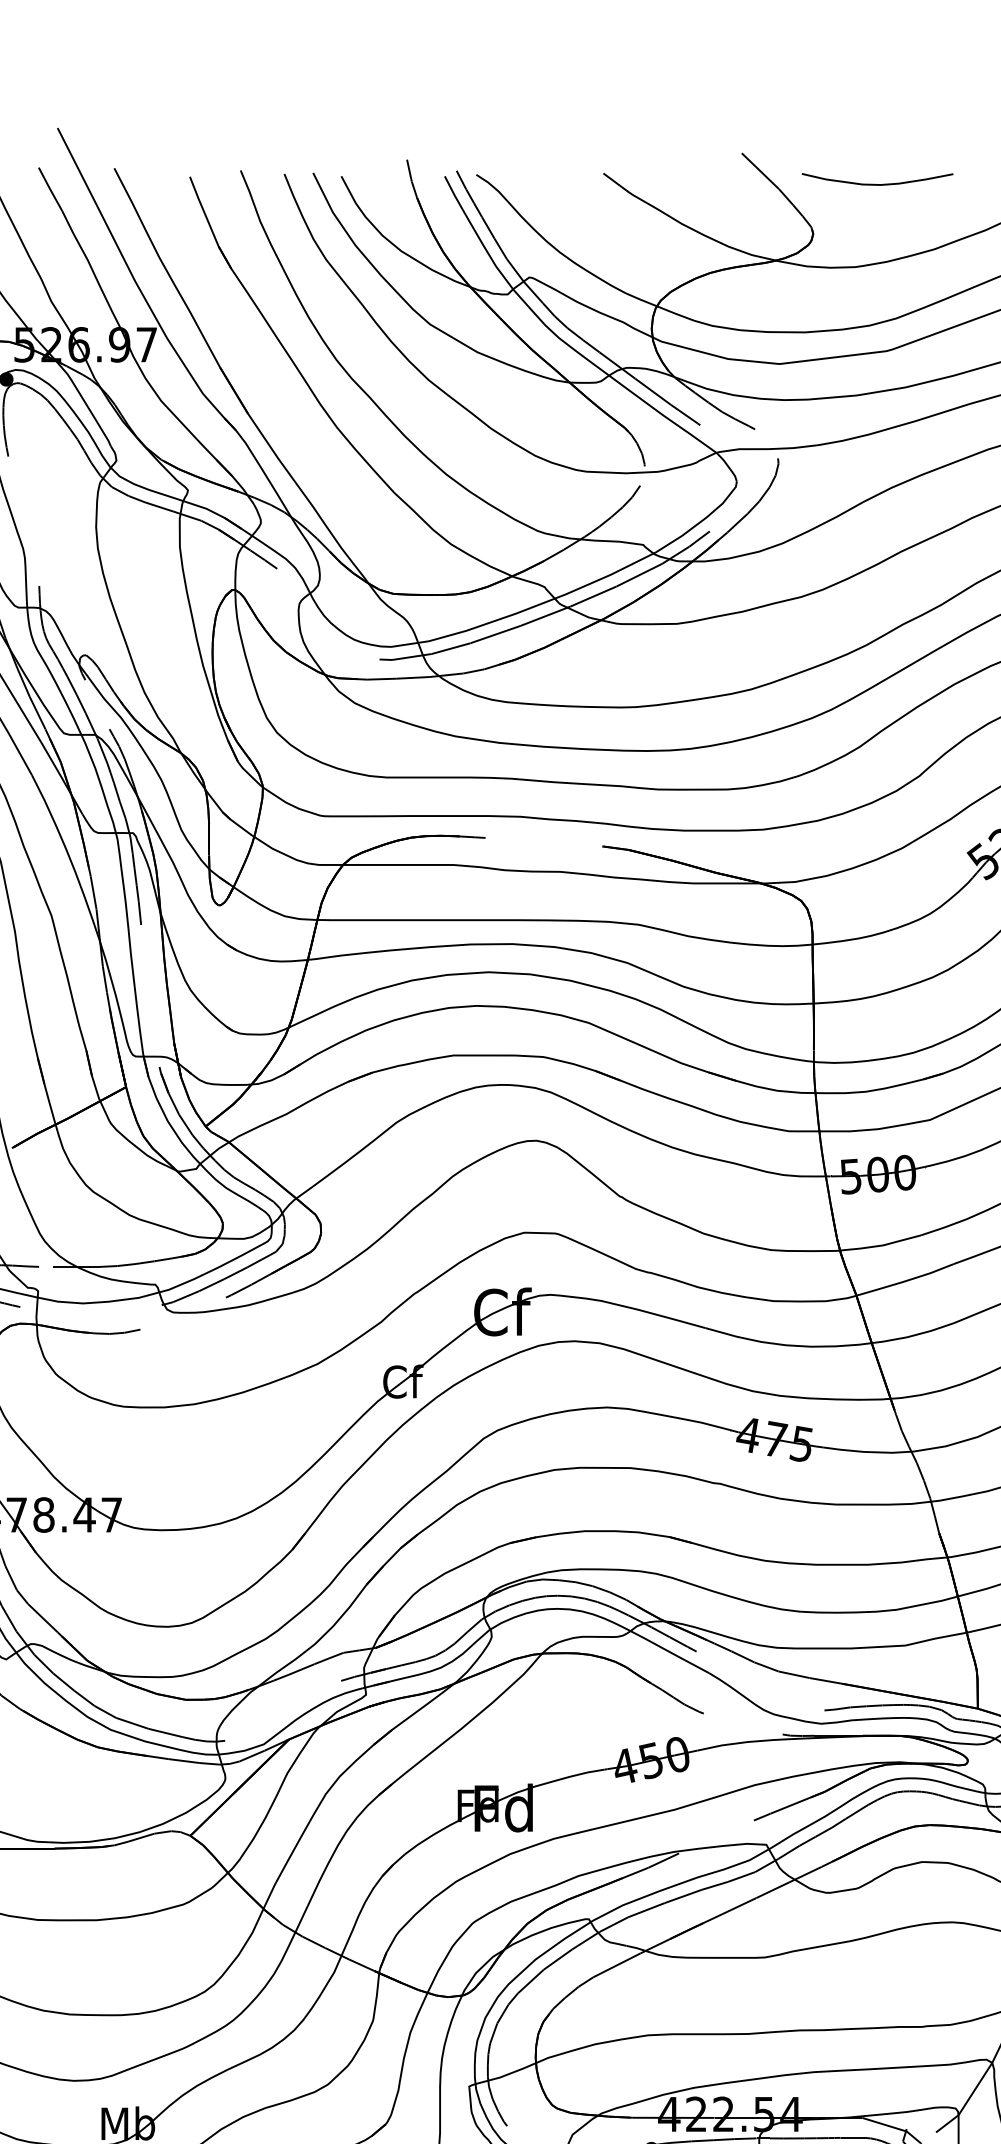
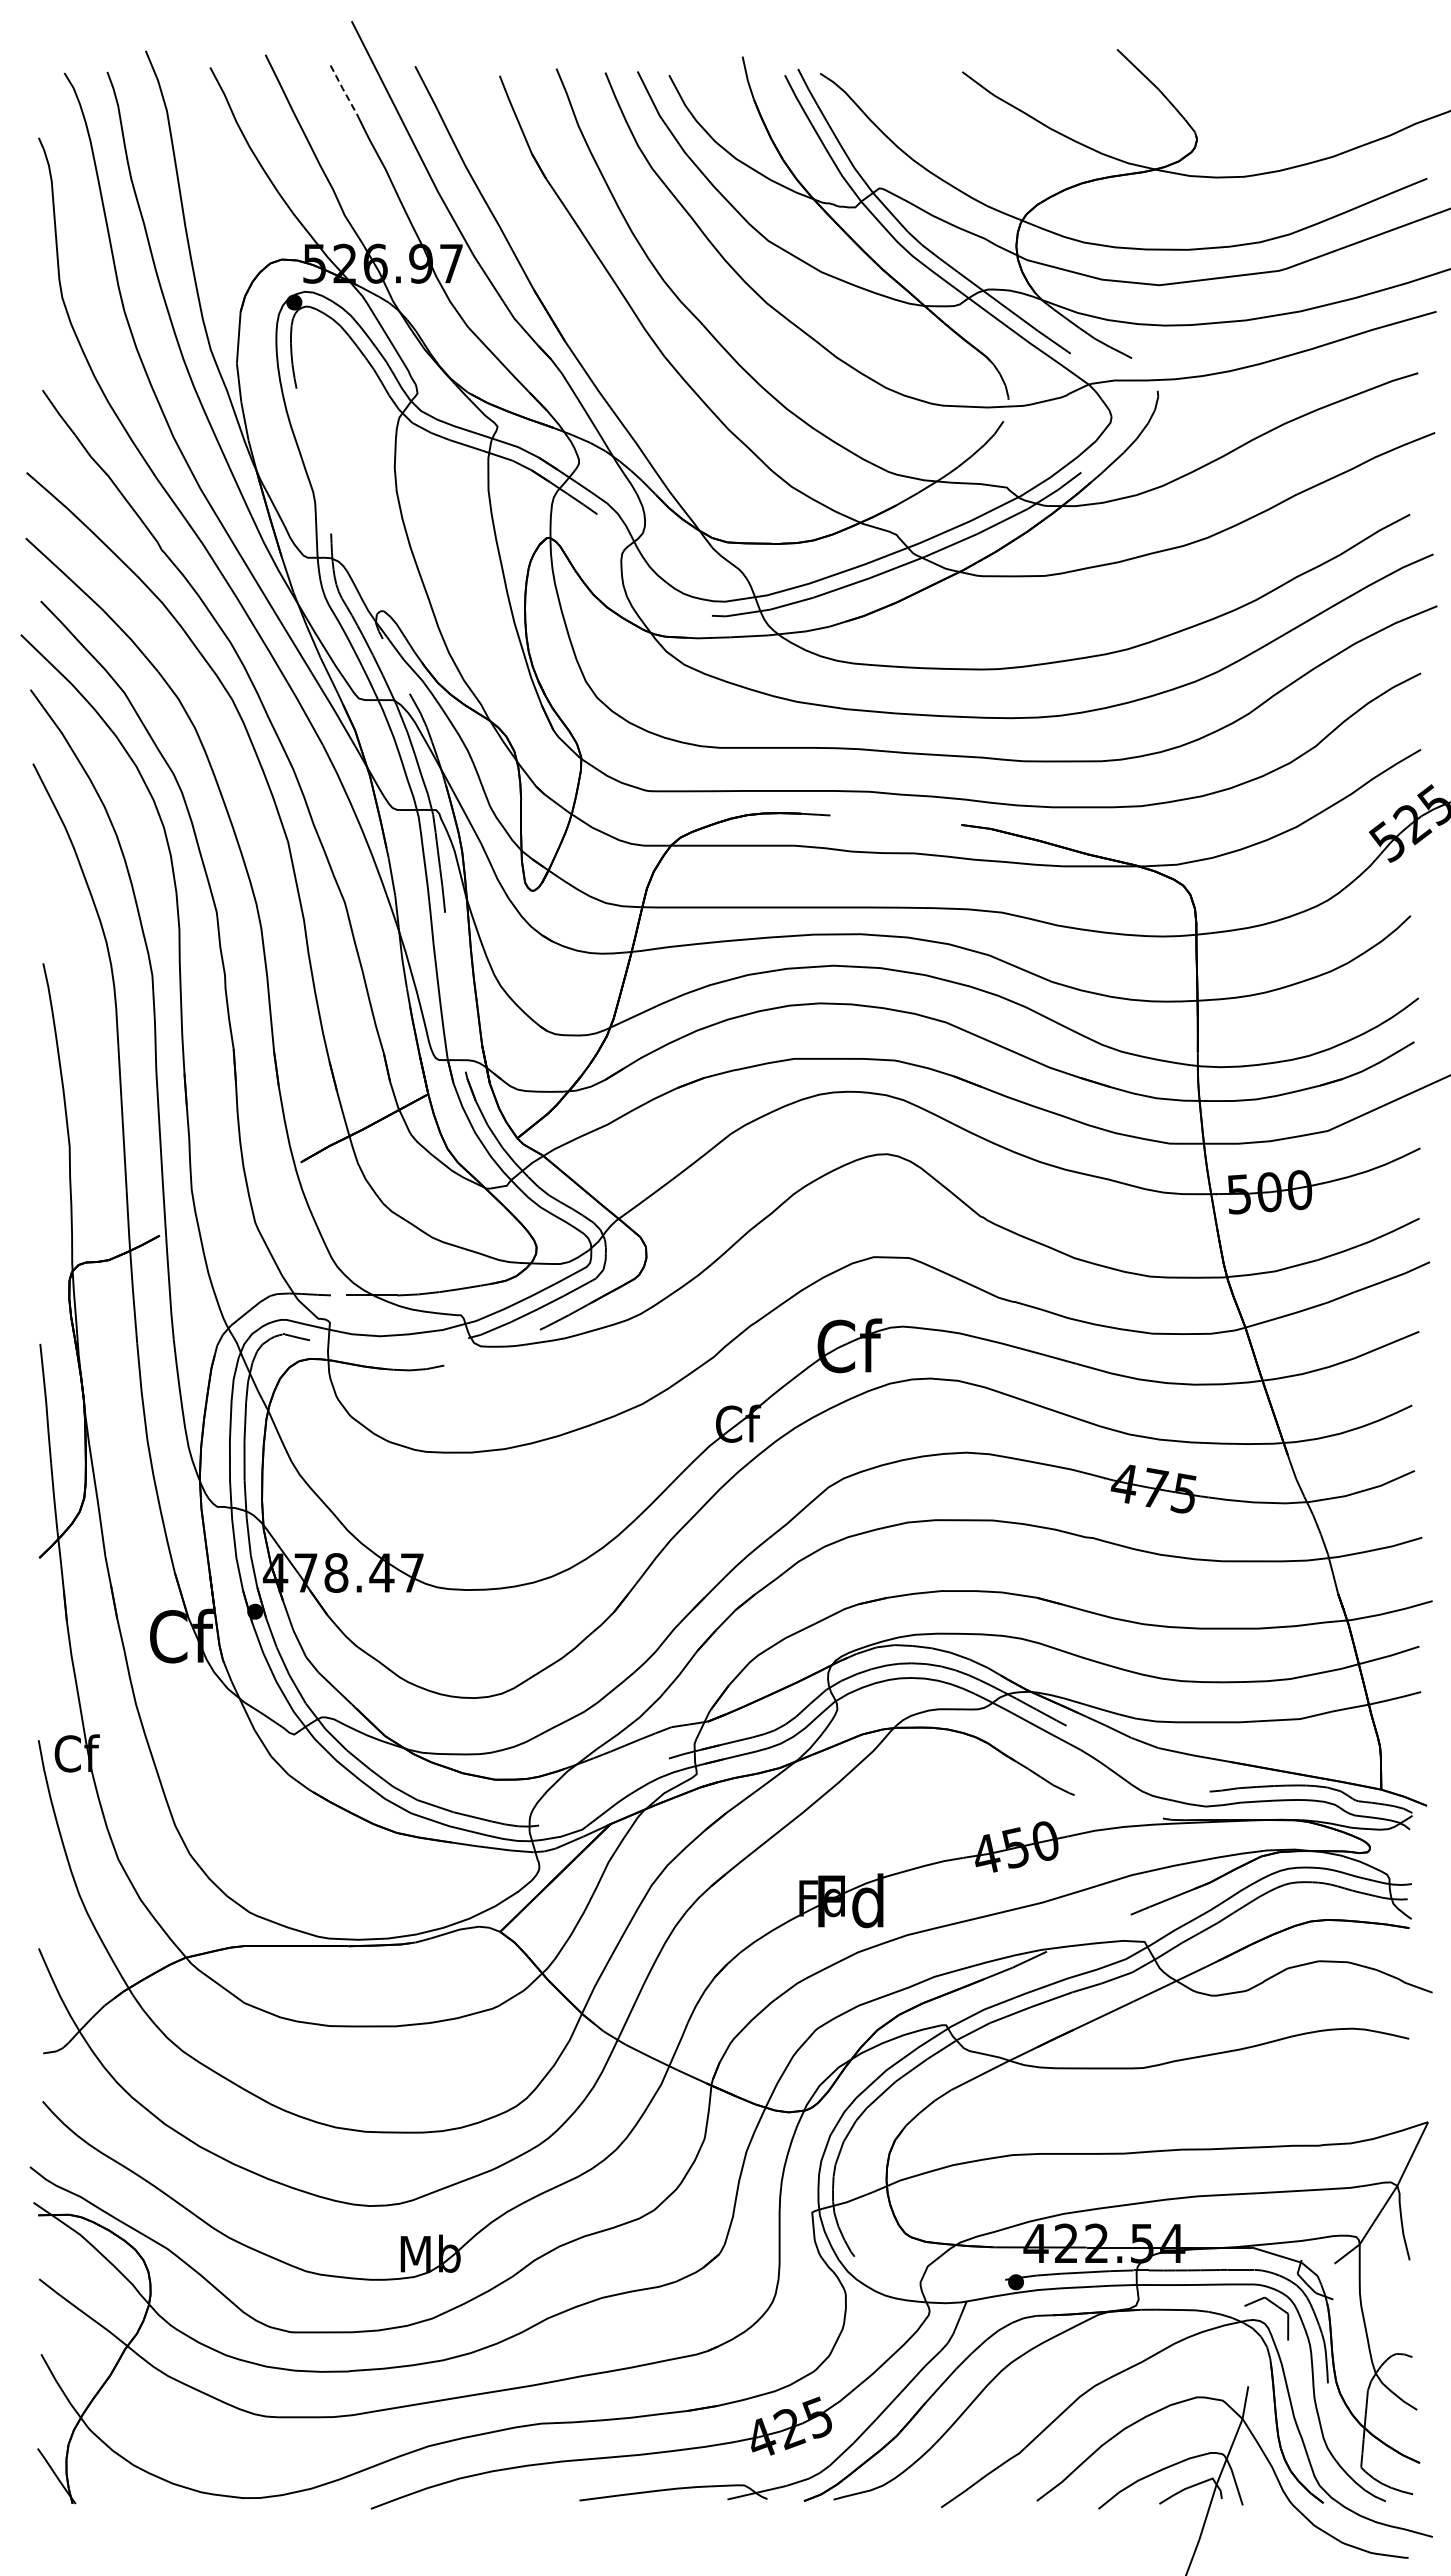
curve: (877, 183) -> (1268, 83), removed
line: (50, 189) -> (343, 89), solid -> dashed

